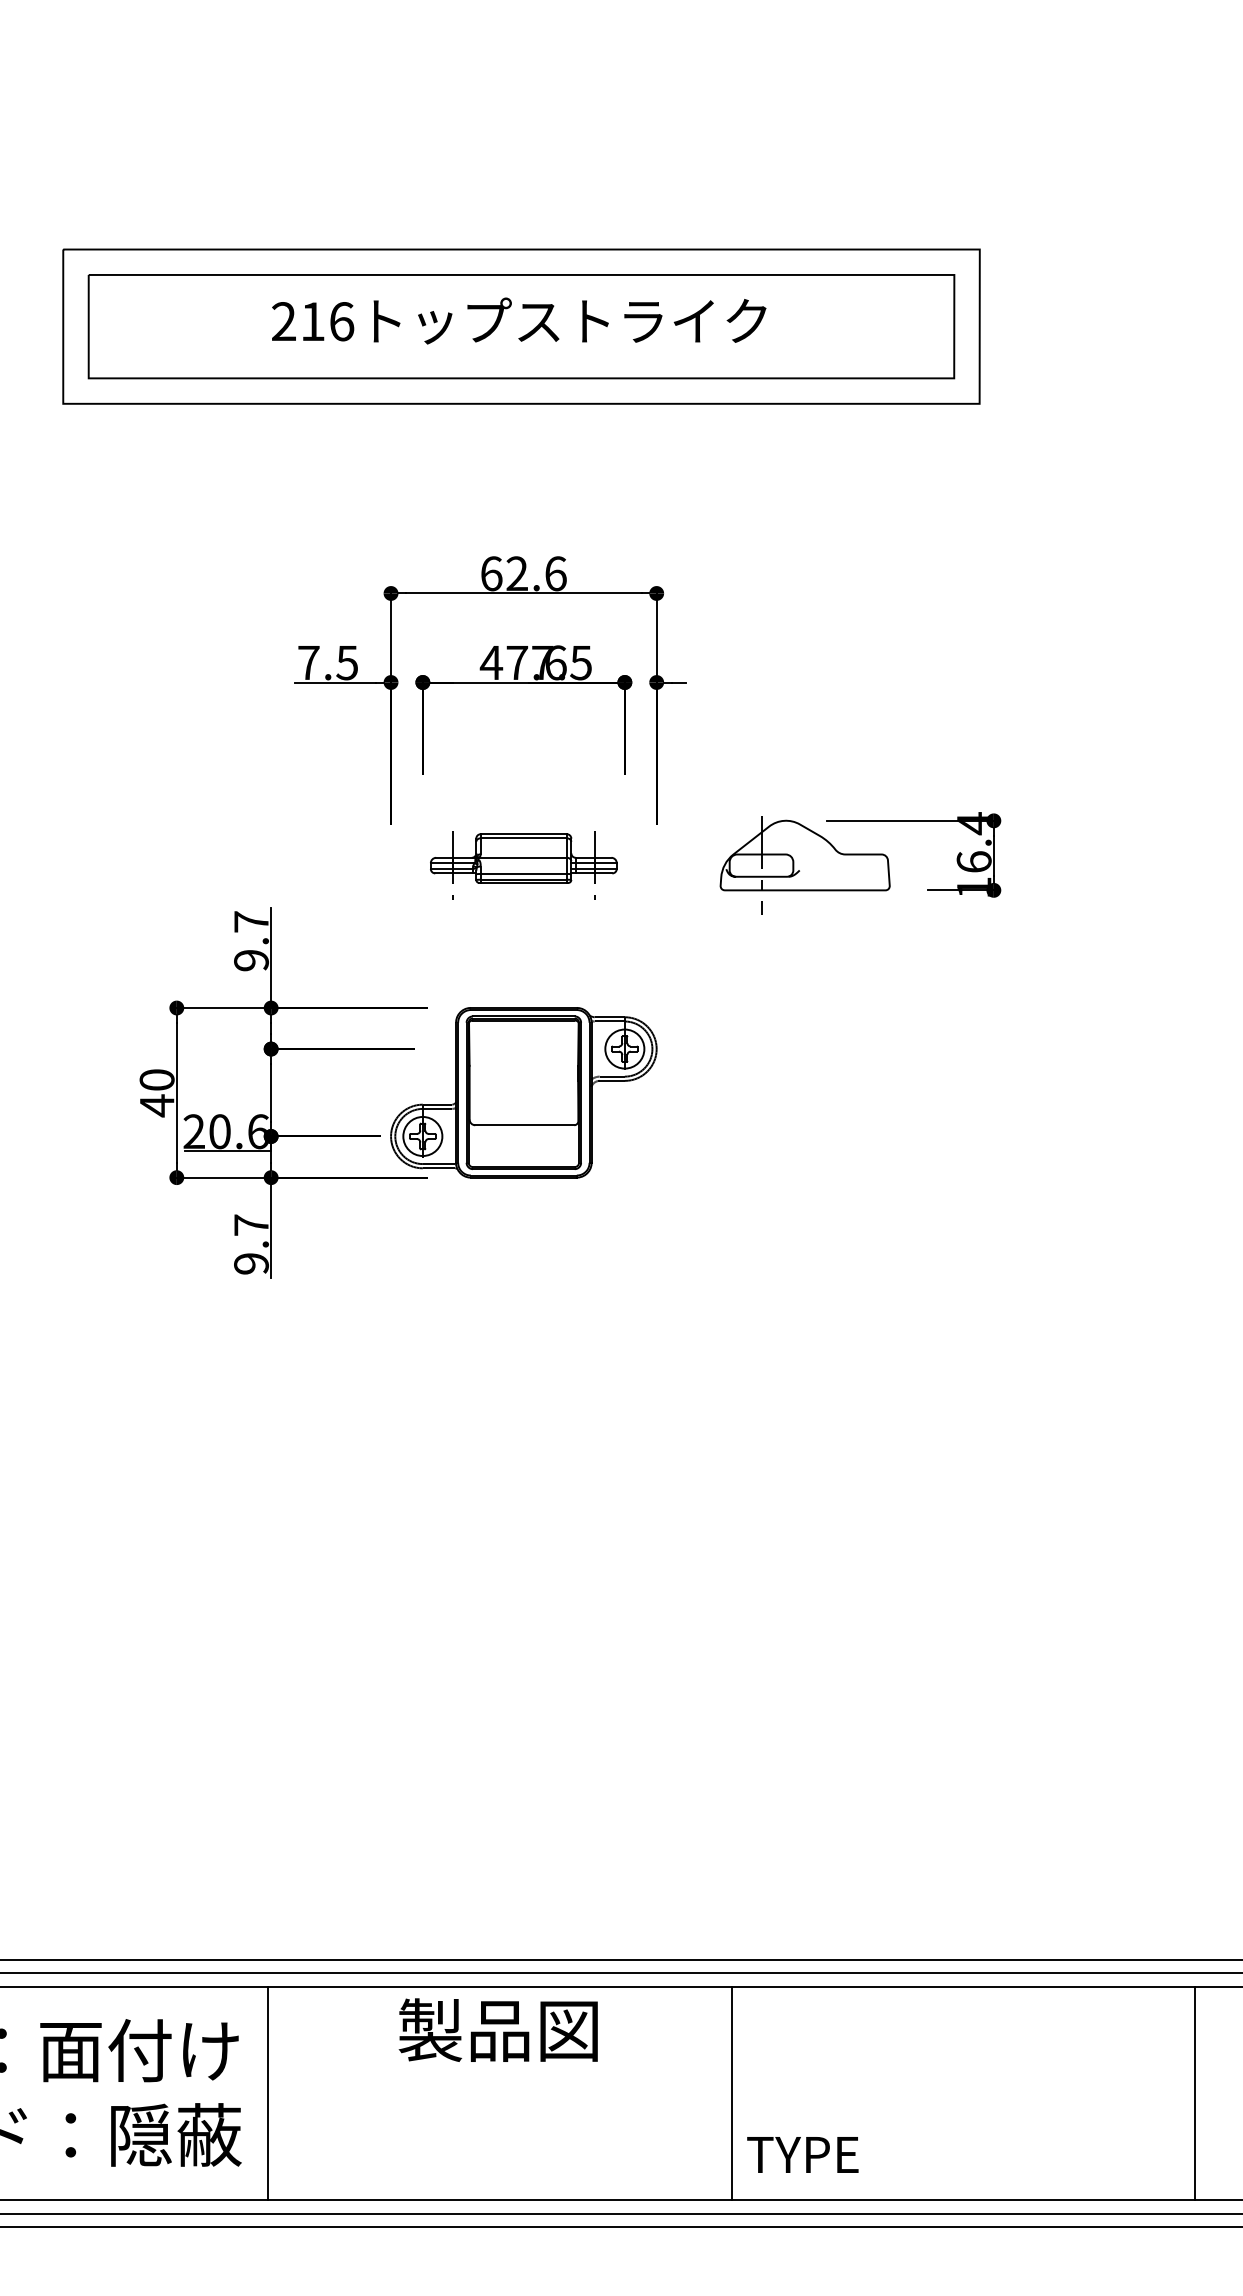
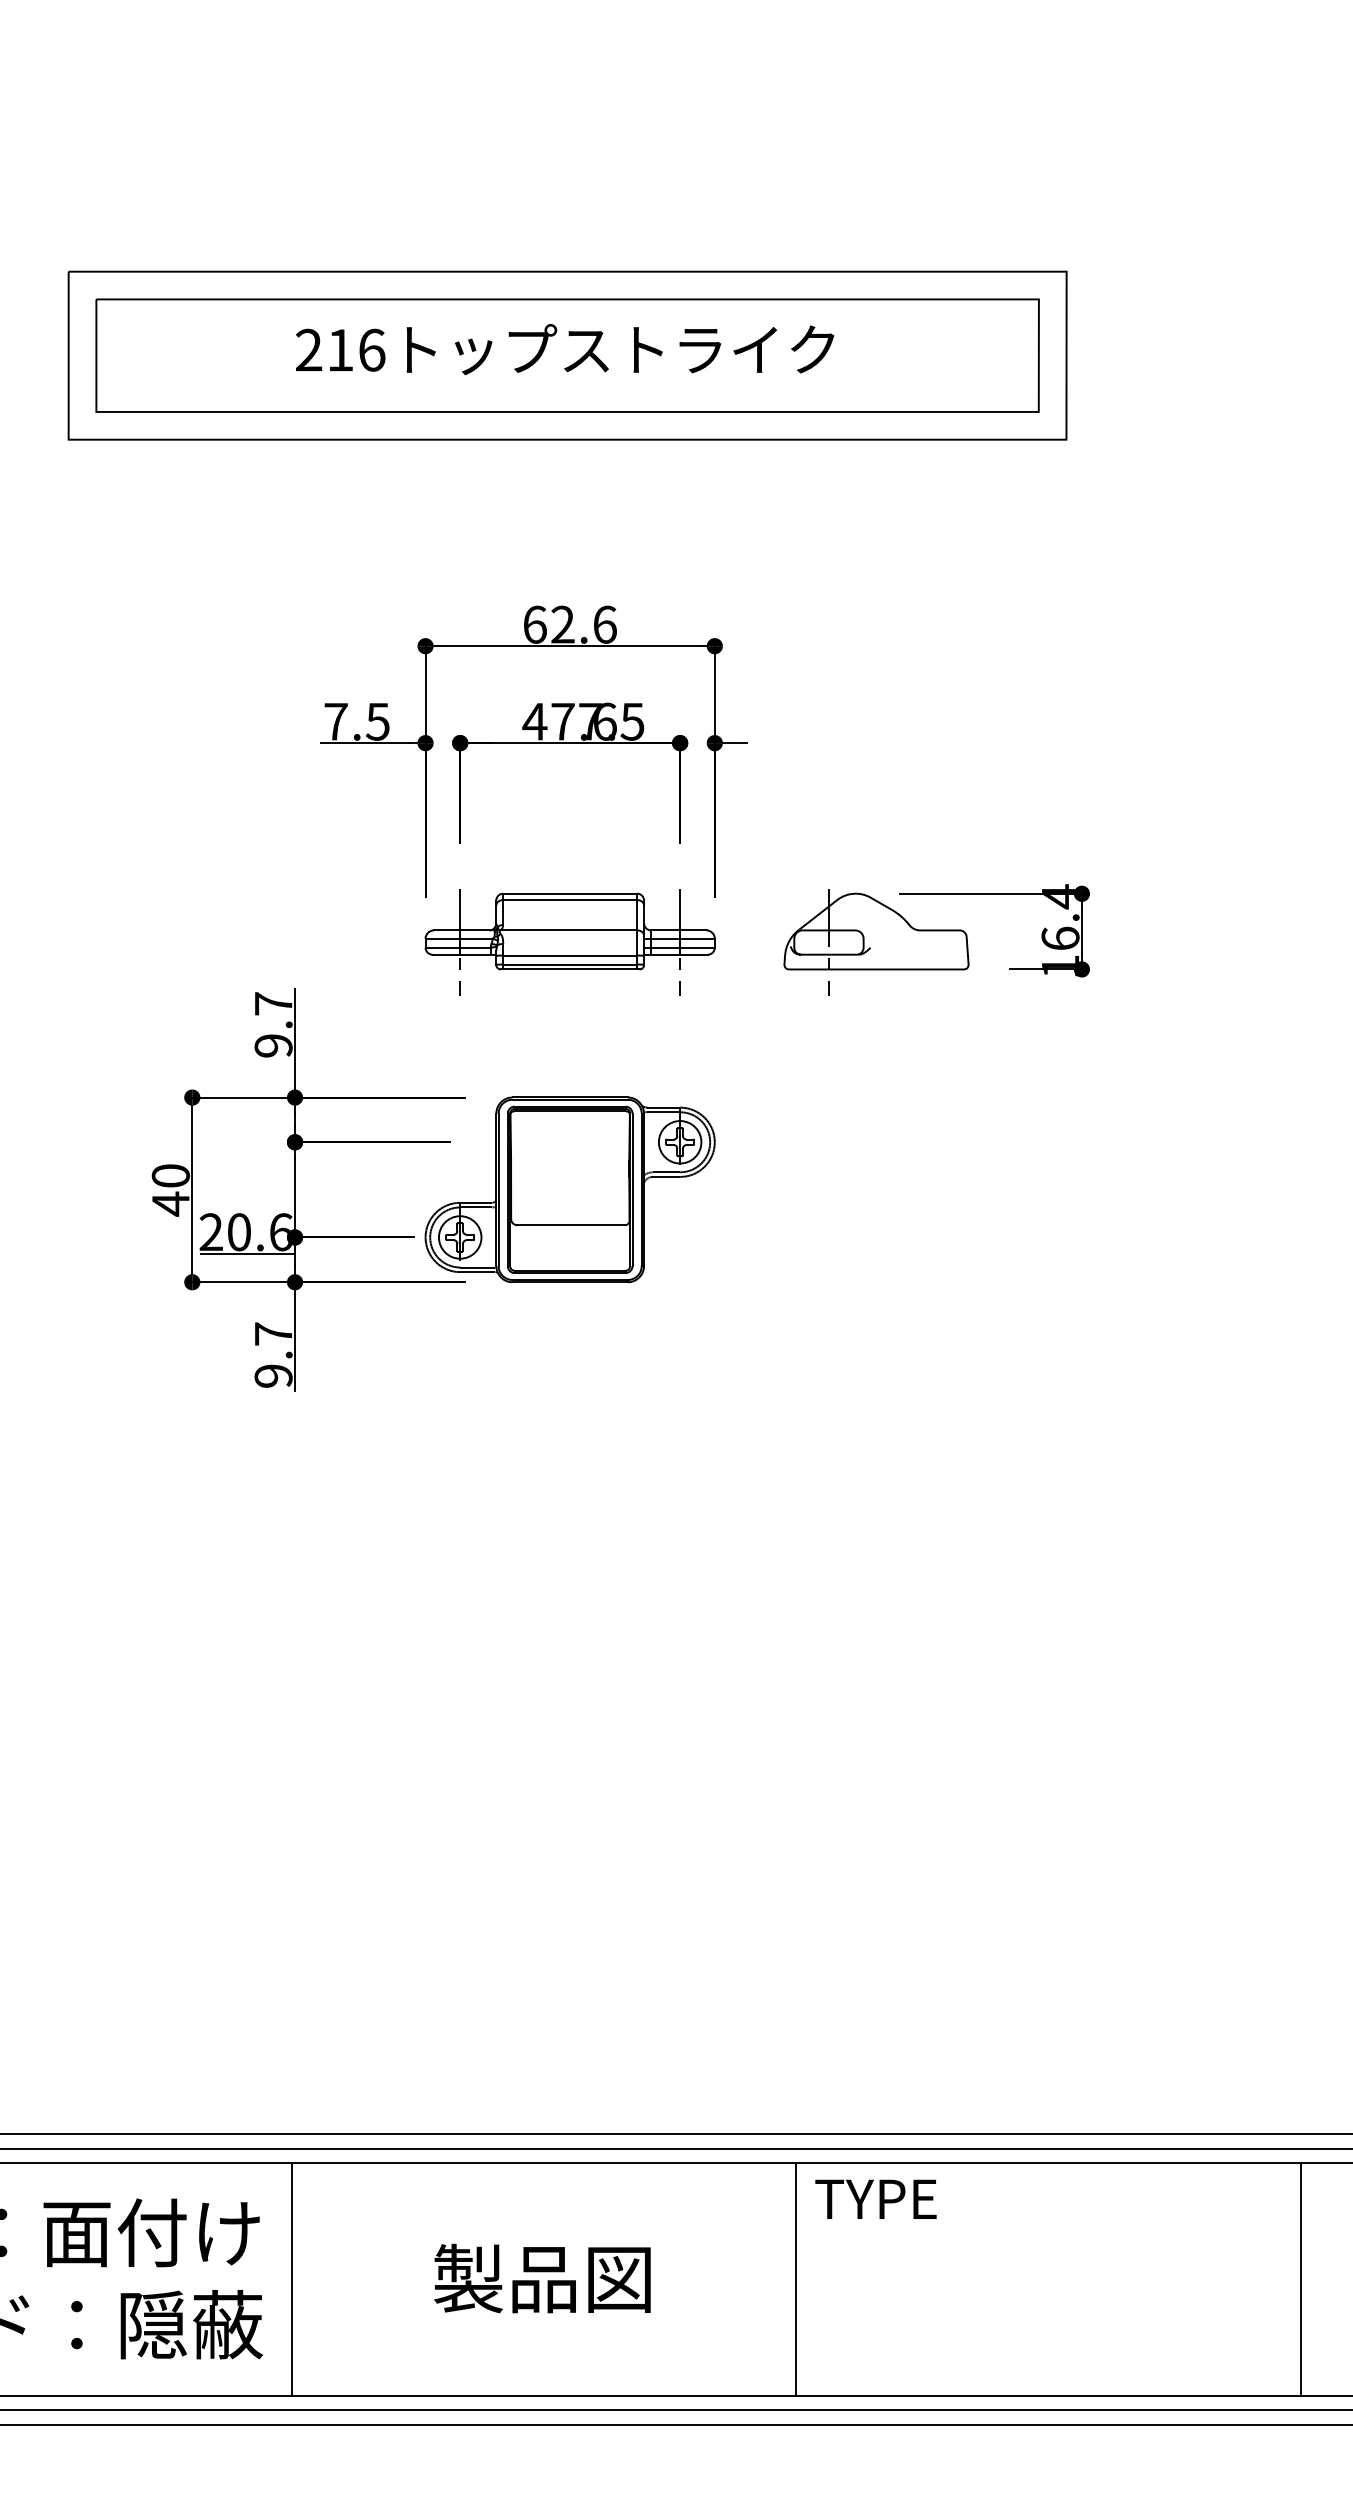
part: (523, 865) -> (569, 942), size x1.43
text: (498, 2030) -> (542, 2278), moved
text: (802, 2154) -> (875, 2198), moved

